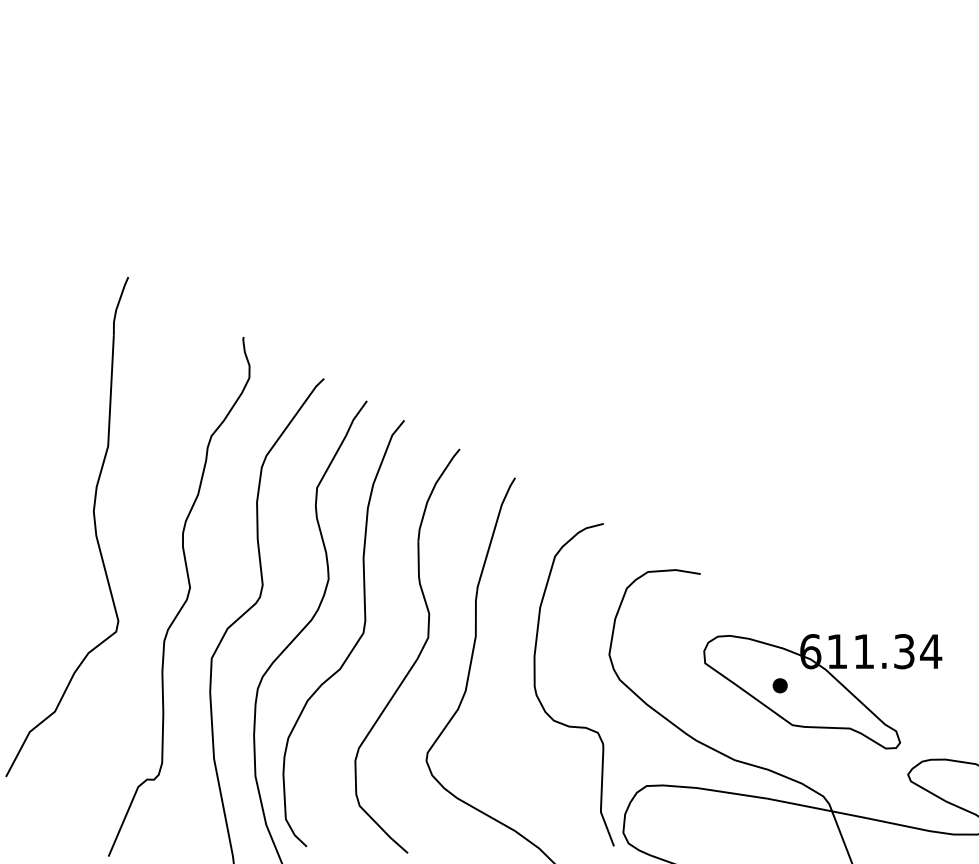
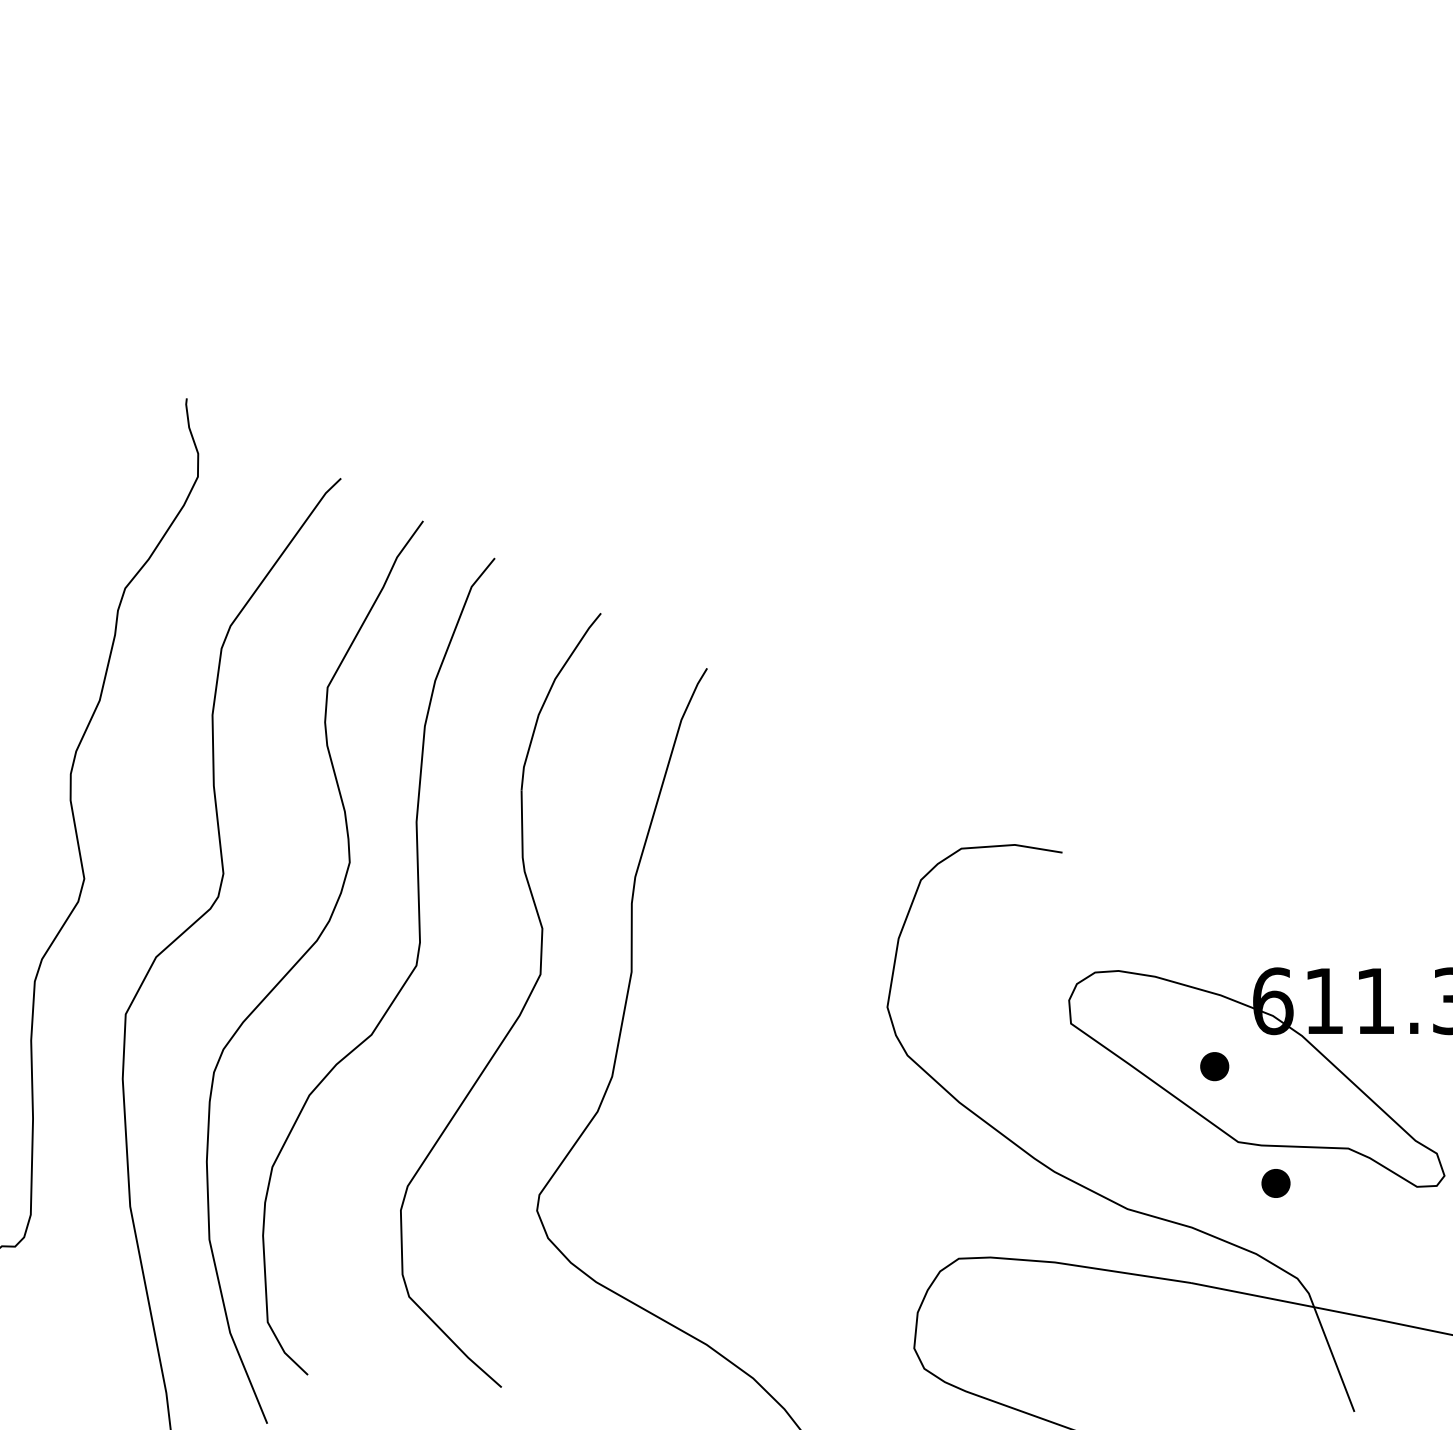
curve: (540, 700) -> (755, 1094), removed
part: (811, 746) -> (1274, 1182), added

